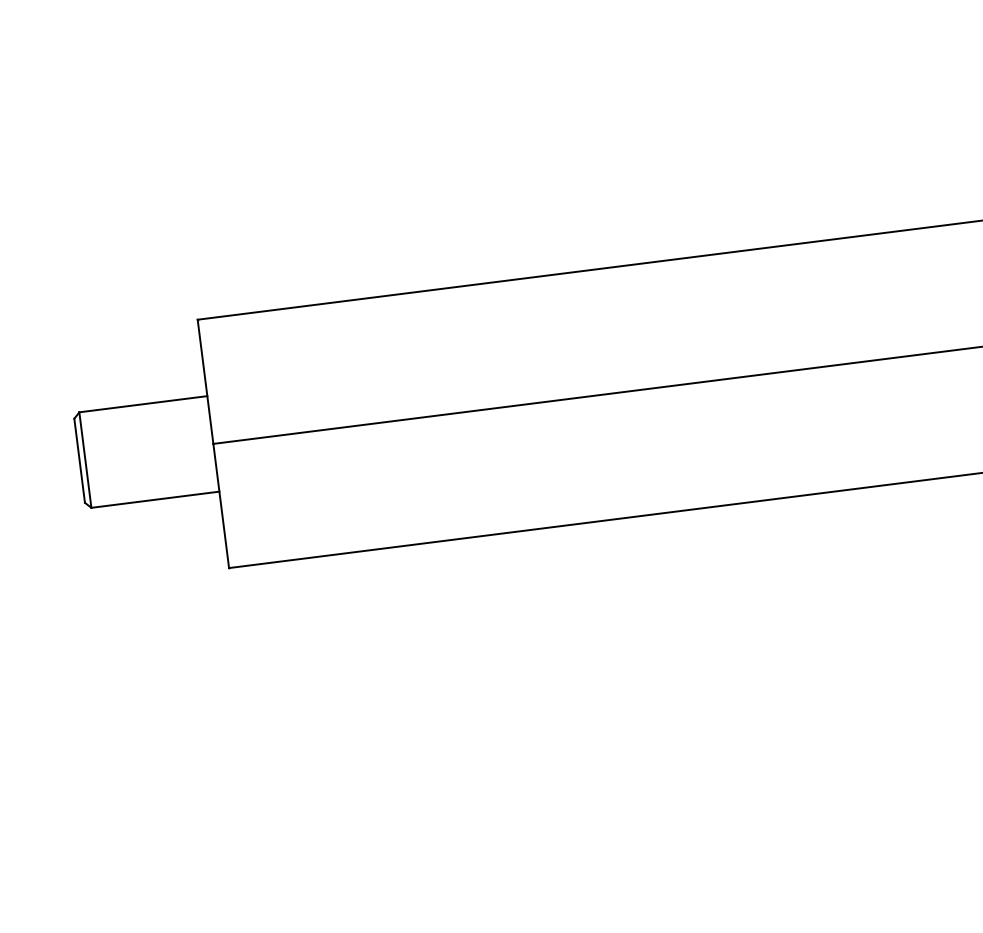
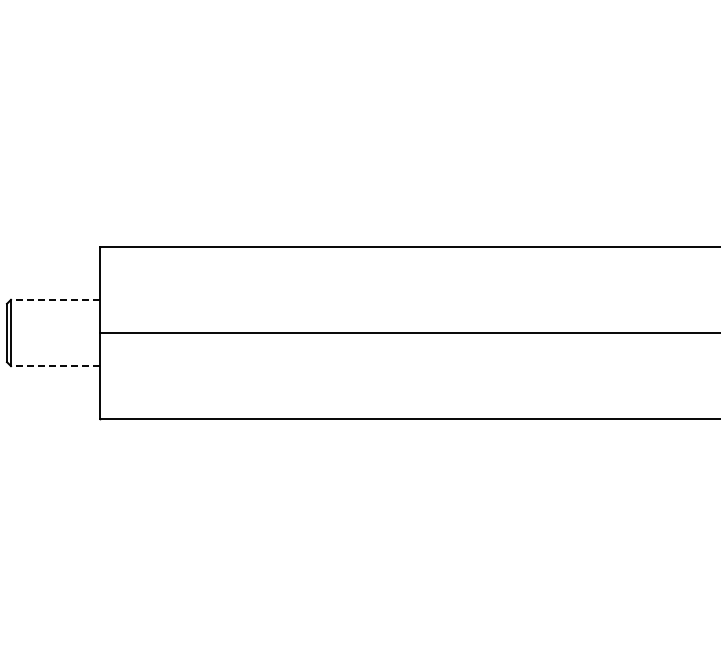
line: (141, 403) -> (54, 299), solid -> dashed
line: (154, 500) -> (54, 366), solid -> dashed

